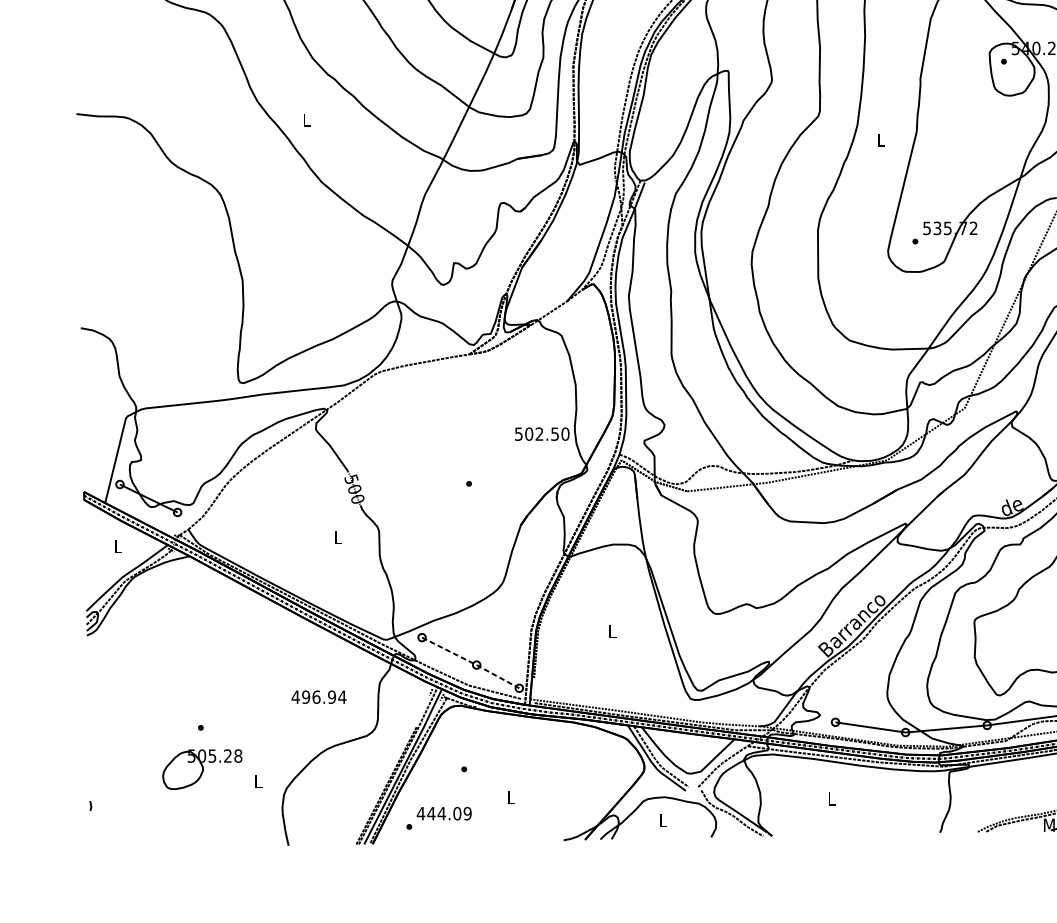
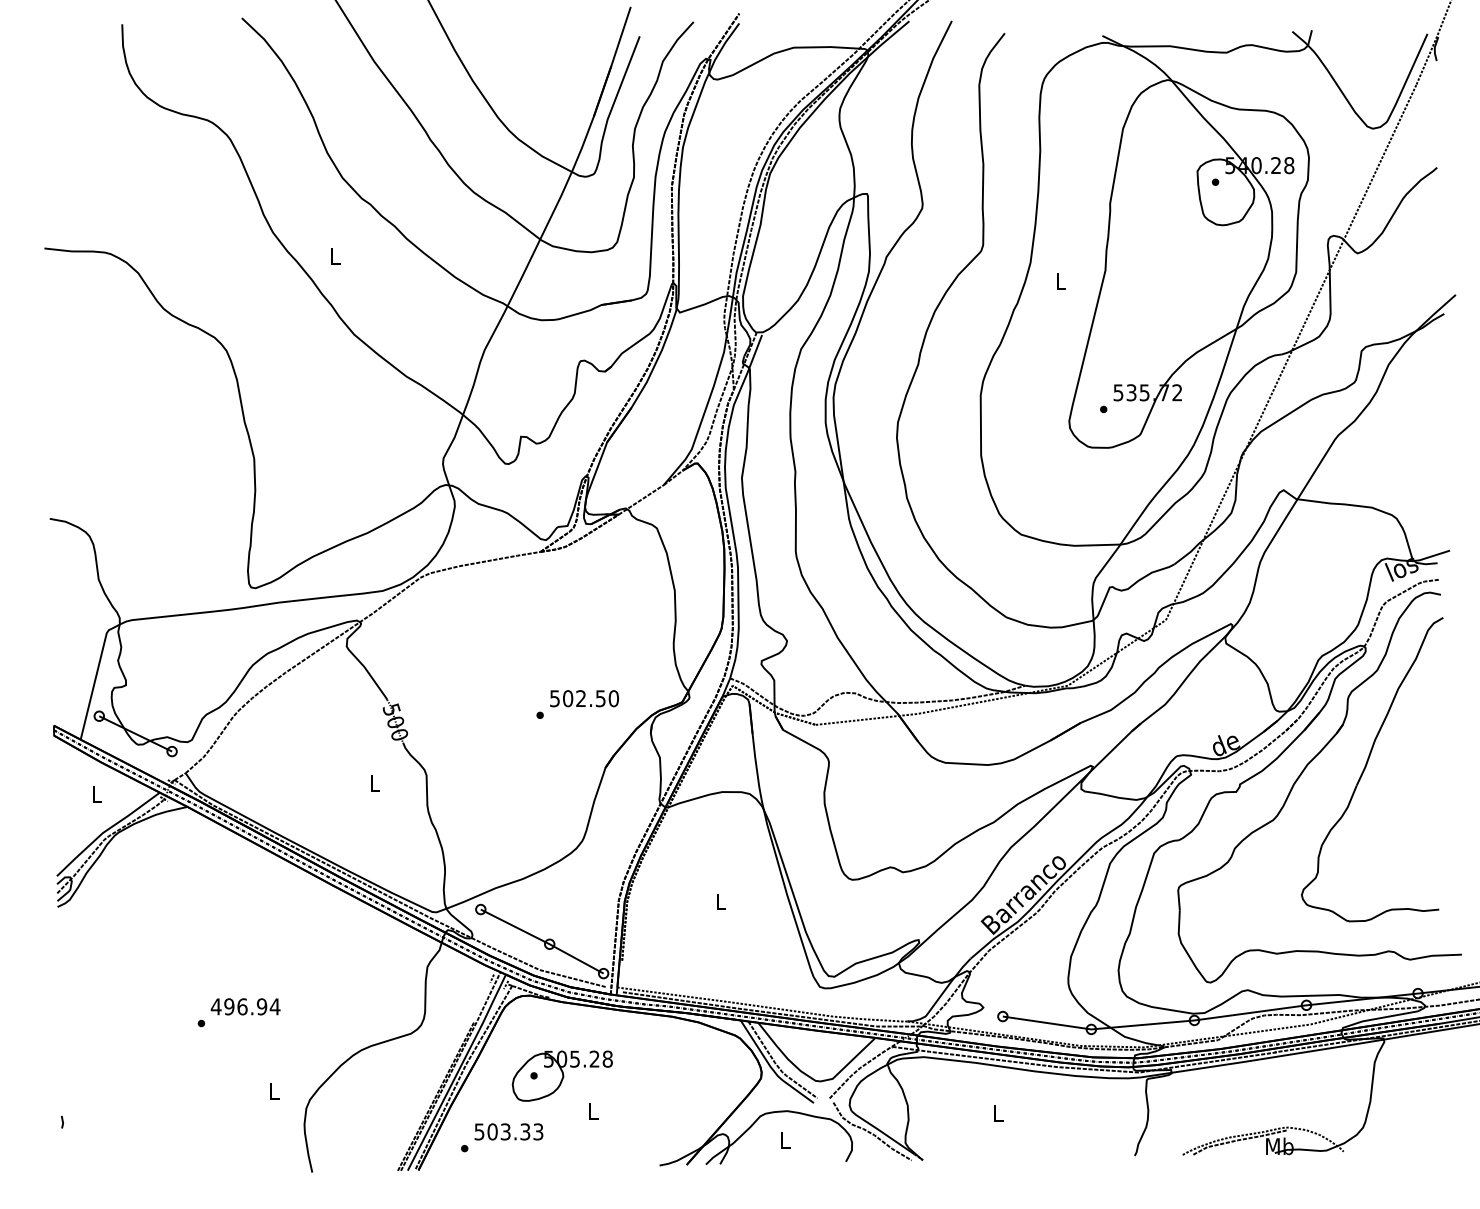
text: (542, 434) -> (584, 698), moved
line: (471, 662) -> (543, 941), dashed -> solid
text: (318, 696) -> (245, 1006), moved
part: (201, 769) -> (561, 1075), moved
text: (444, 813) -> (508, 1131), 444.09 -> 503.33

